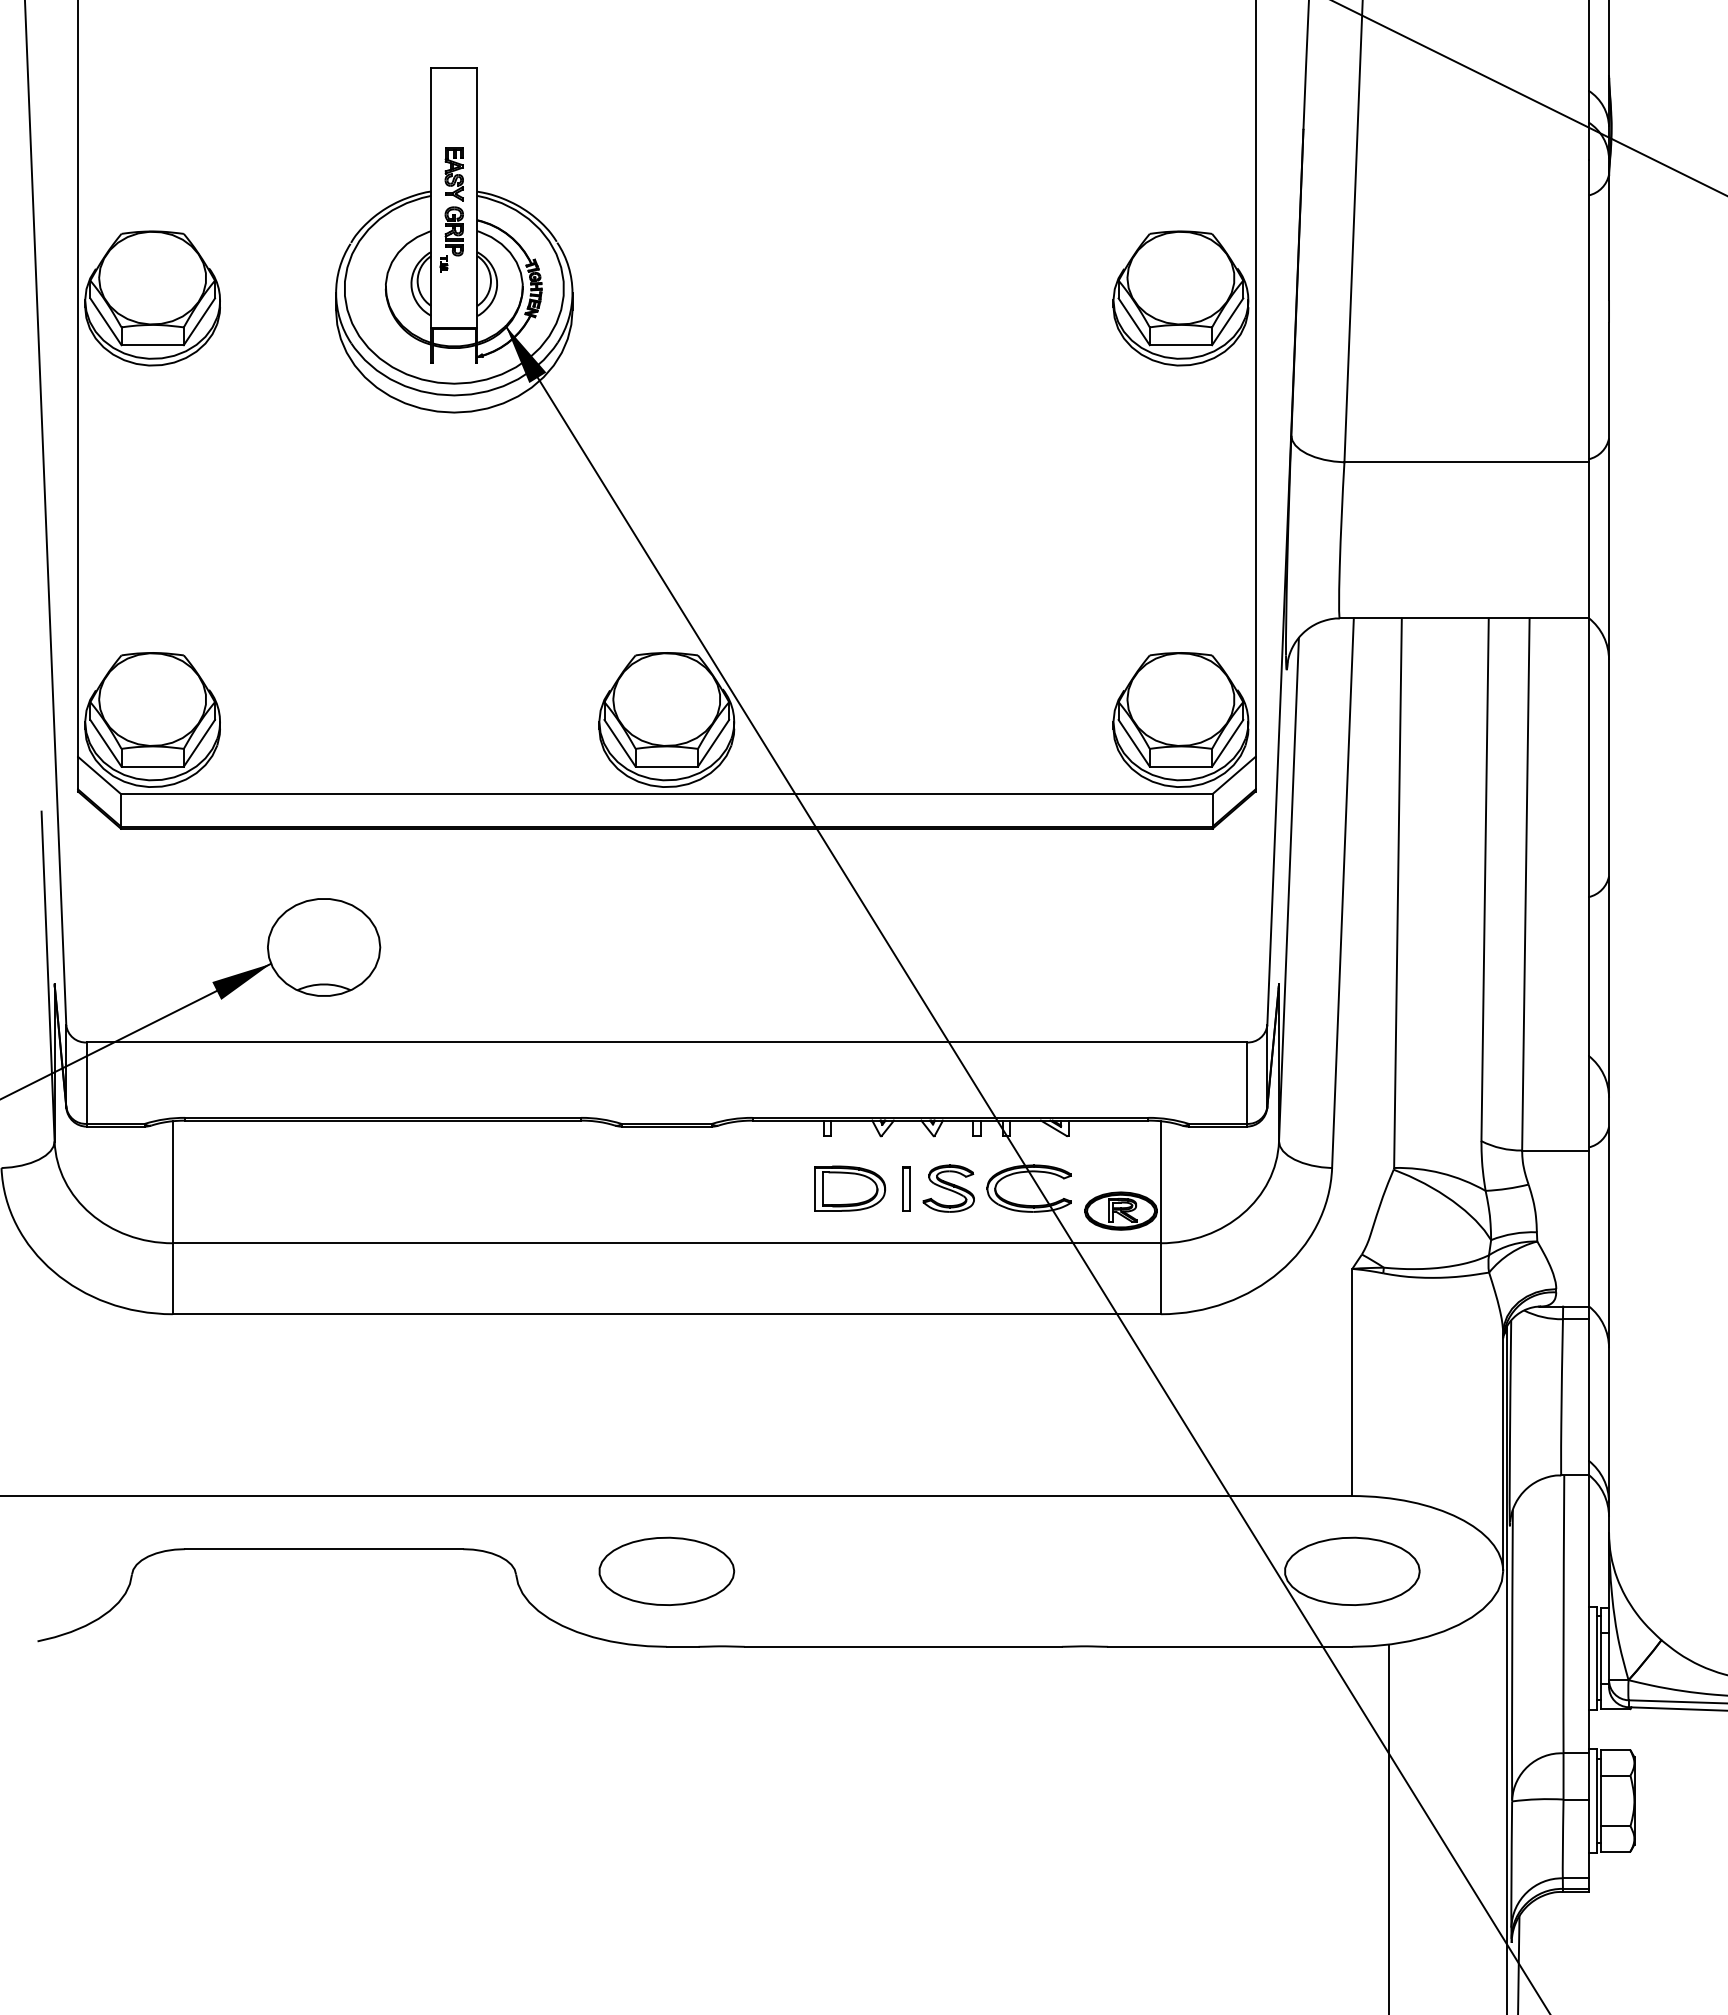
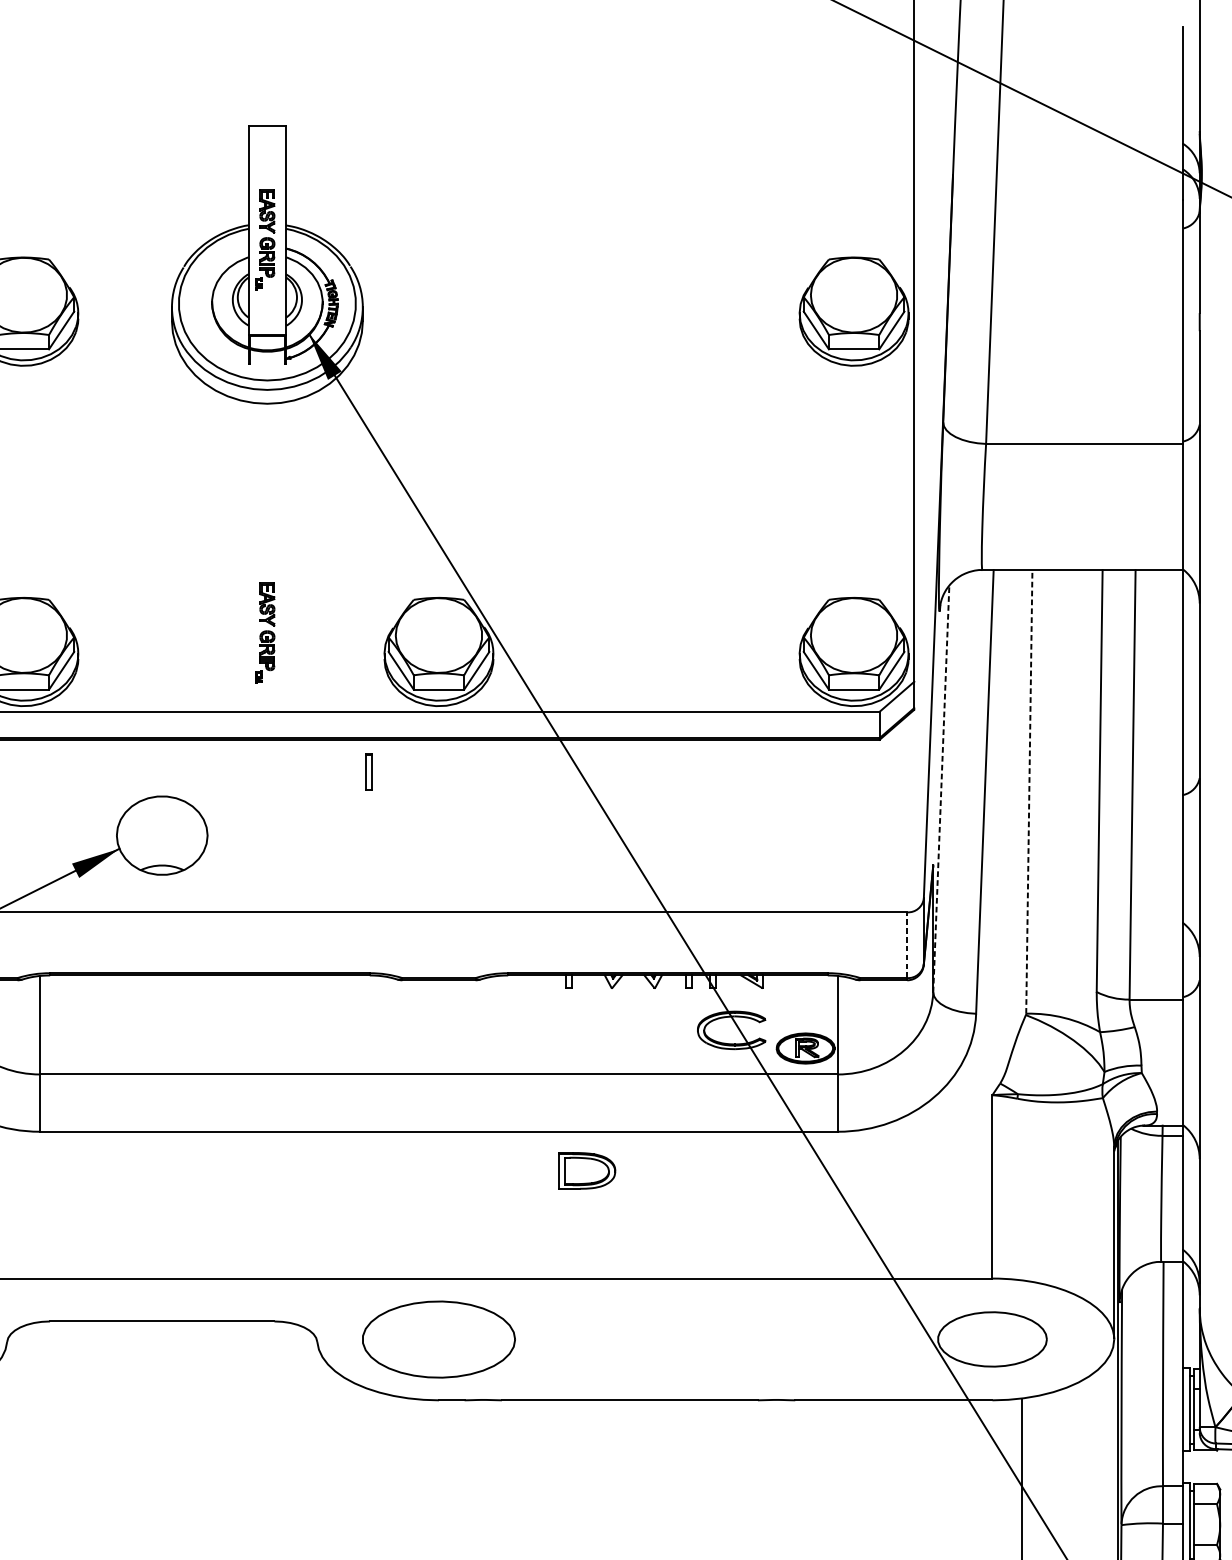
part: (451, 696) -> (265, 633), added
line: (1288, 889) -> (940, 788), solid -> dashed
line: (1397, 893) -> (1028, 792), solid -> dashed
line: (1246, 1083) -> (907, 945), solid -> dashed
part: (850, 1188) -> (587, 1170), moved
part: (906, 1188) -> (368, 771), moved
part: (948, 1188) -> (666, 1030), removed
part: (666, 1570) -> (438, 1338), size x1.4

